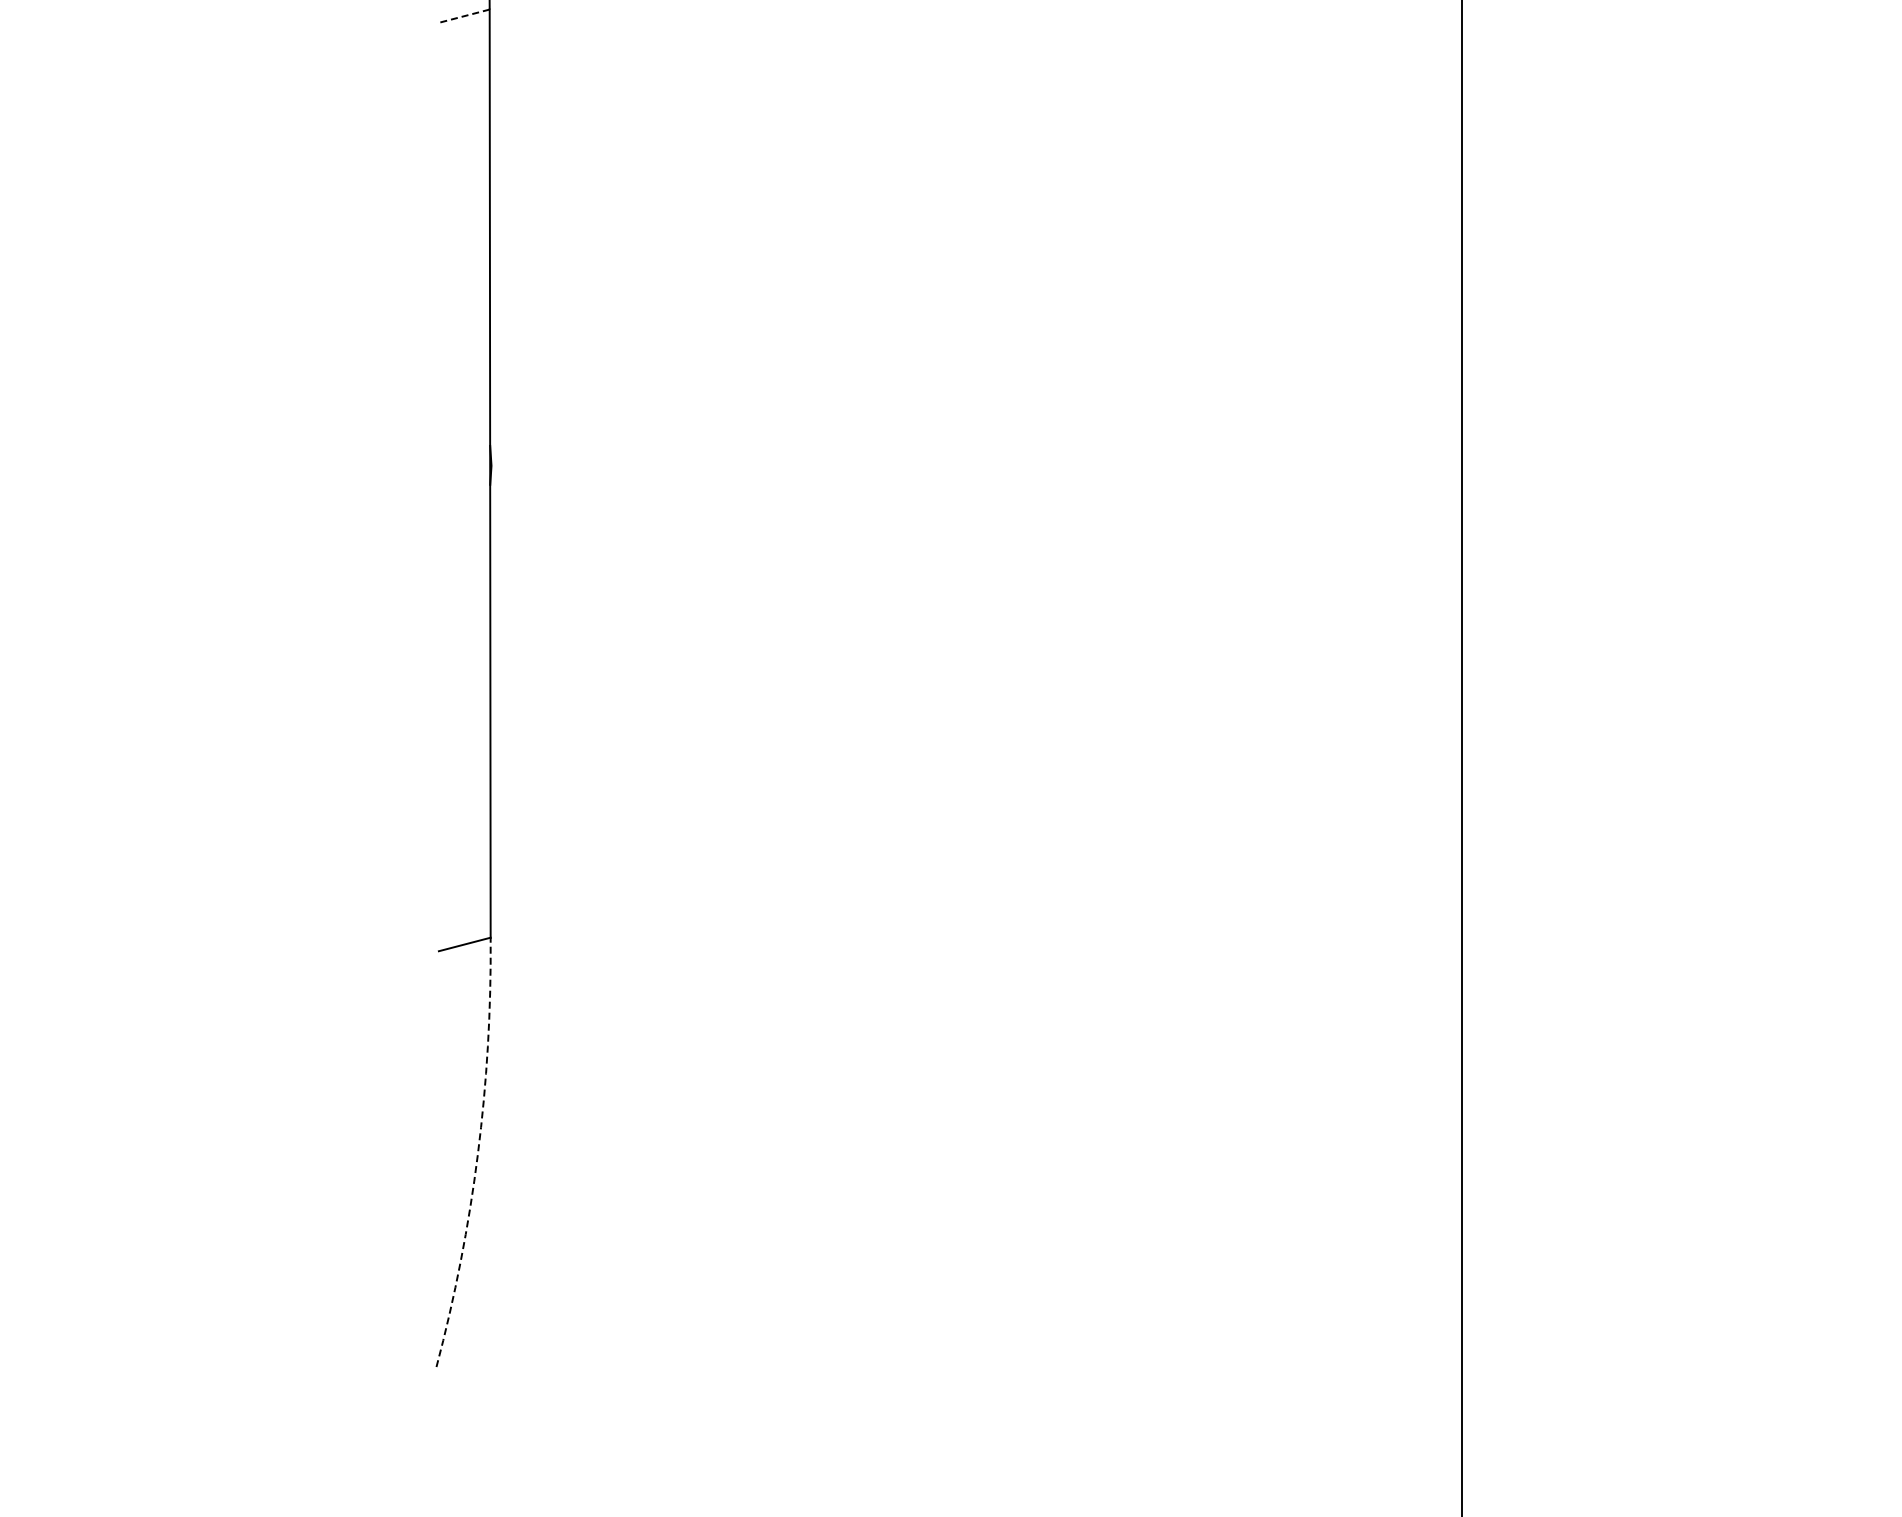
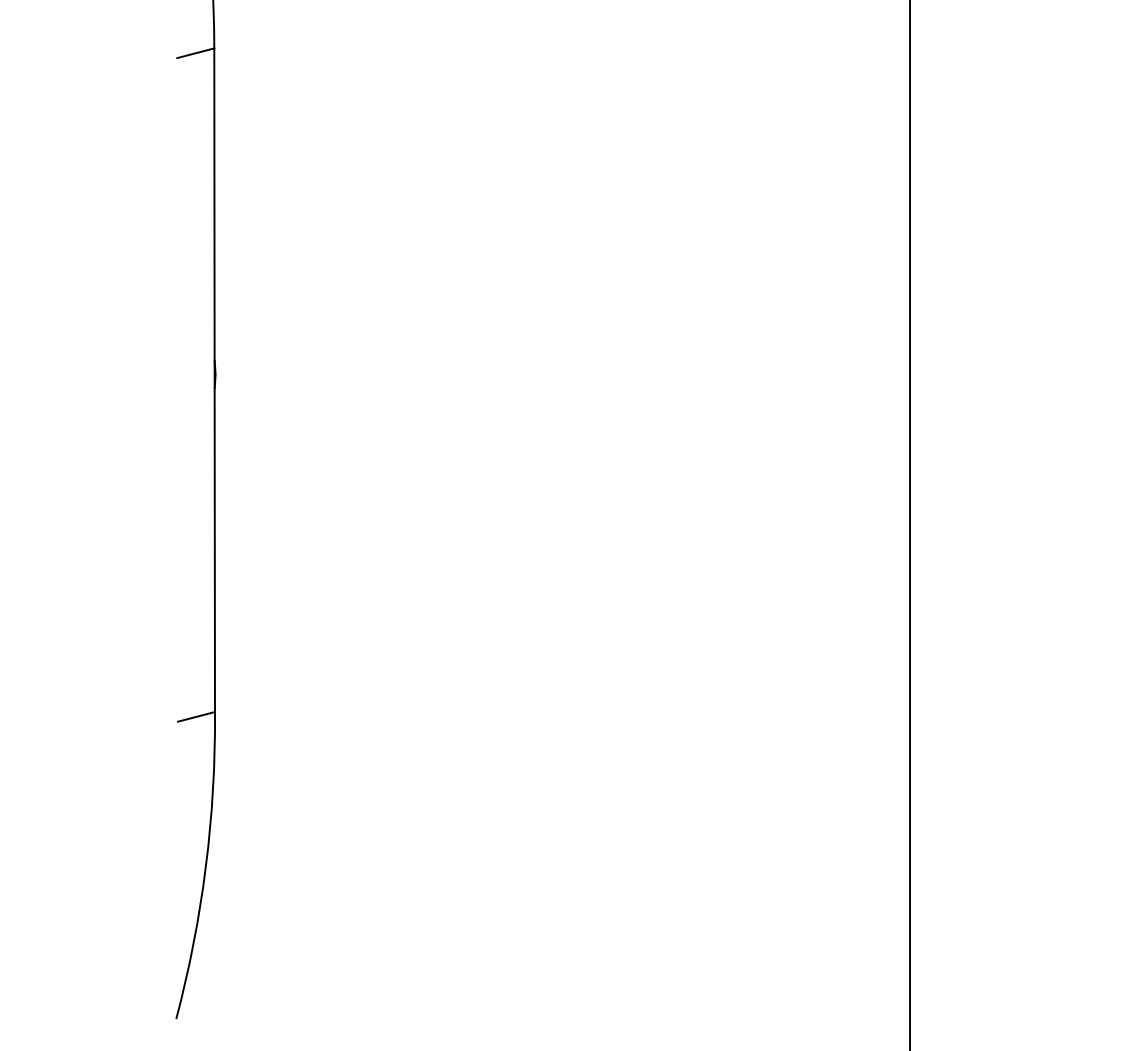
line: (463, 16) -> (195, 53), dashed -> solid
arc: (477, 1154) -> (205, 867), dashed -> solid

